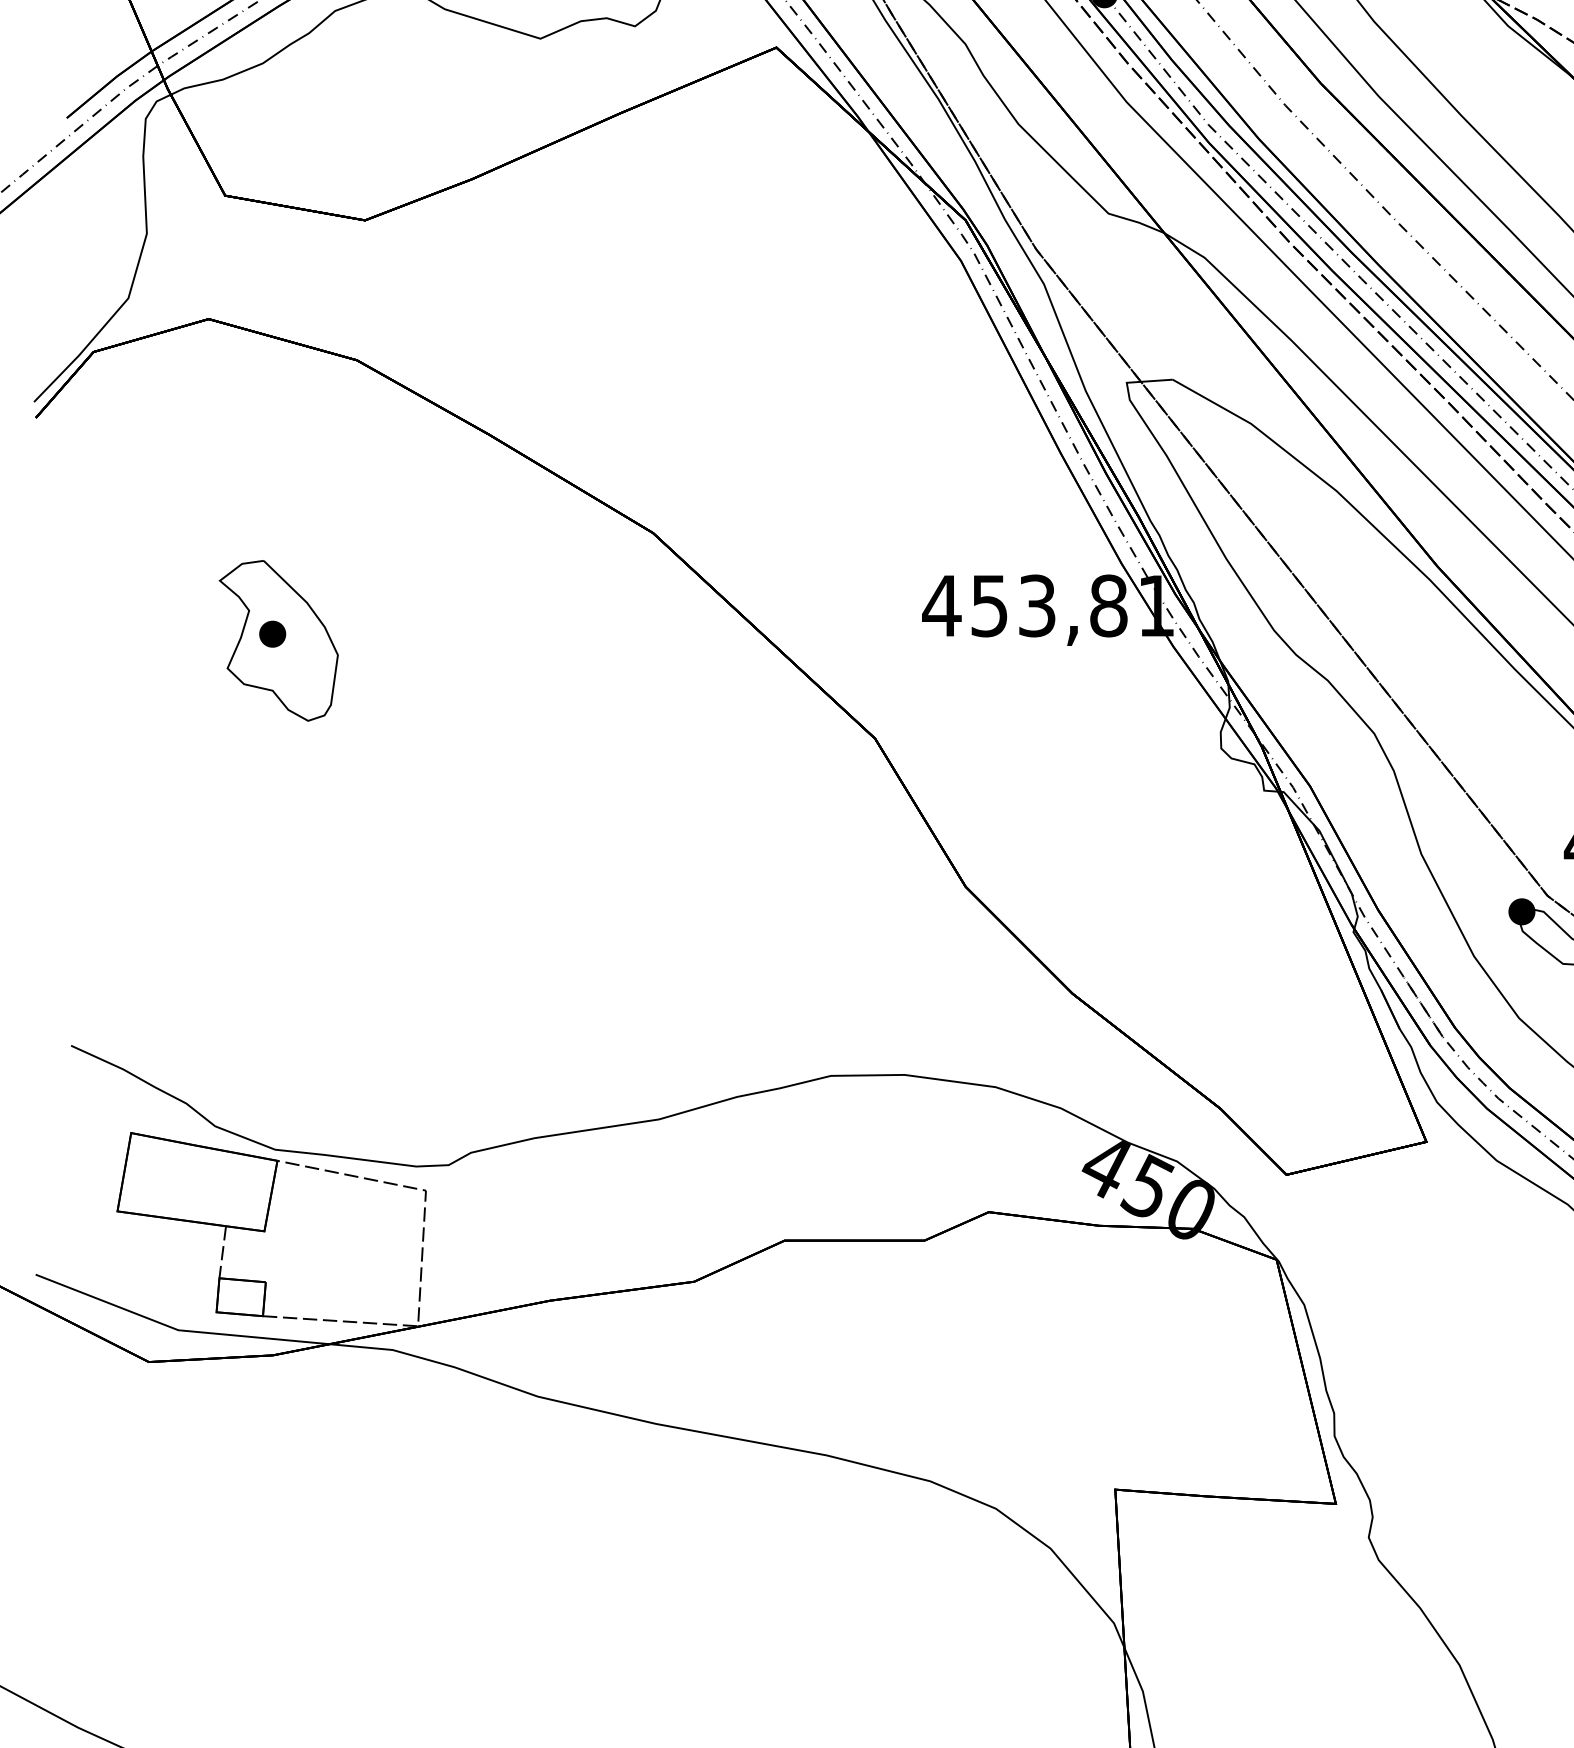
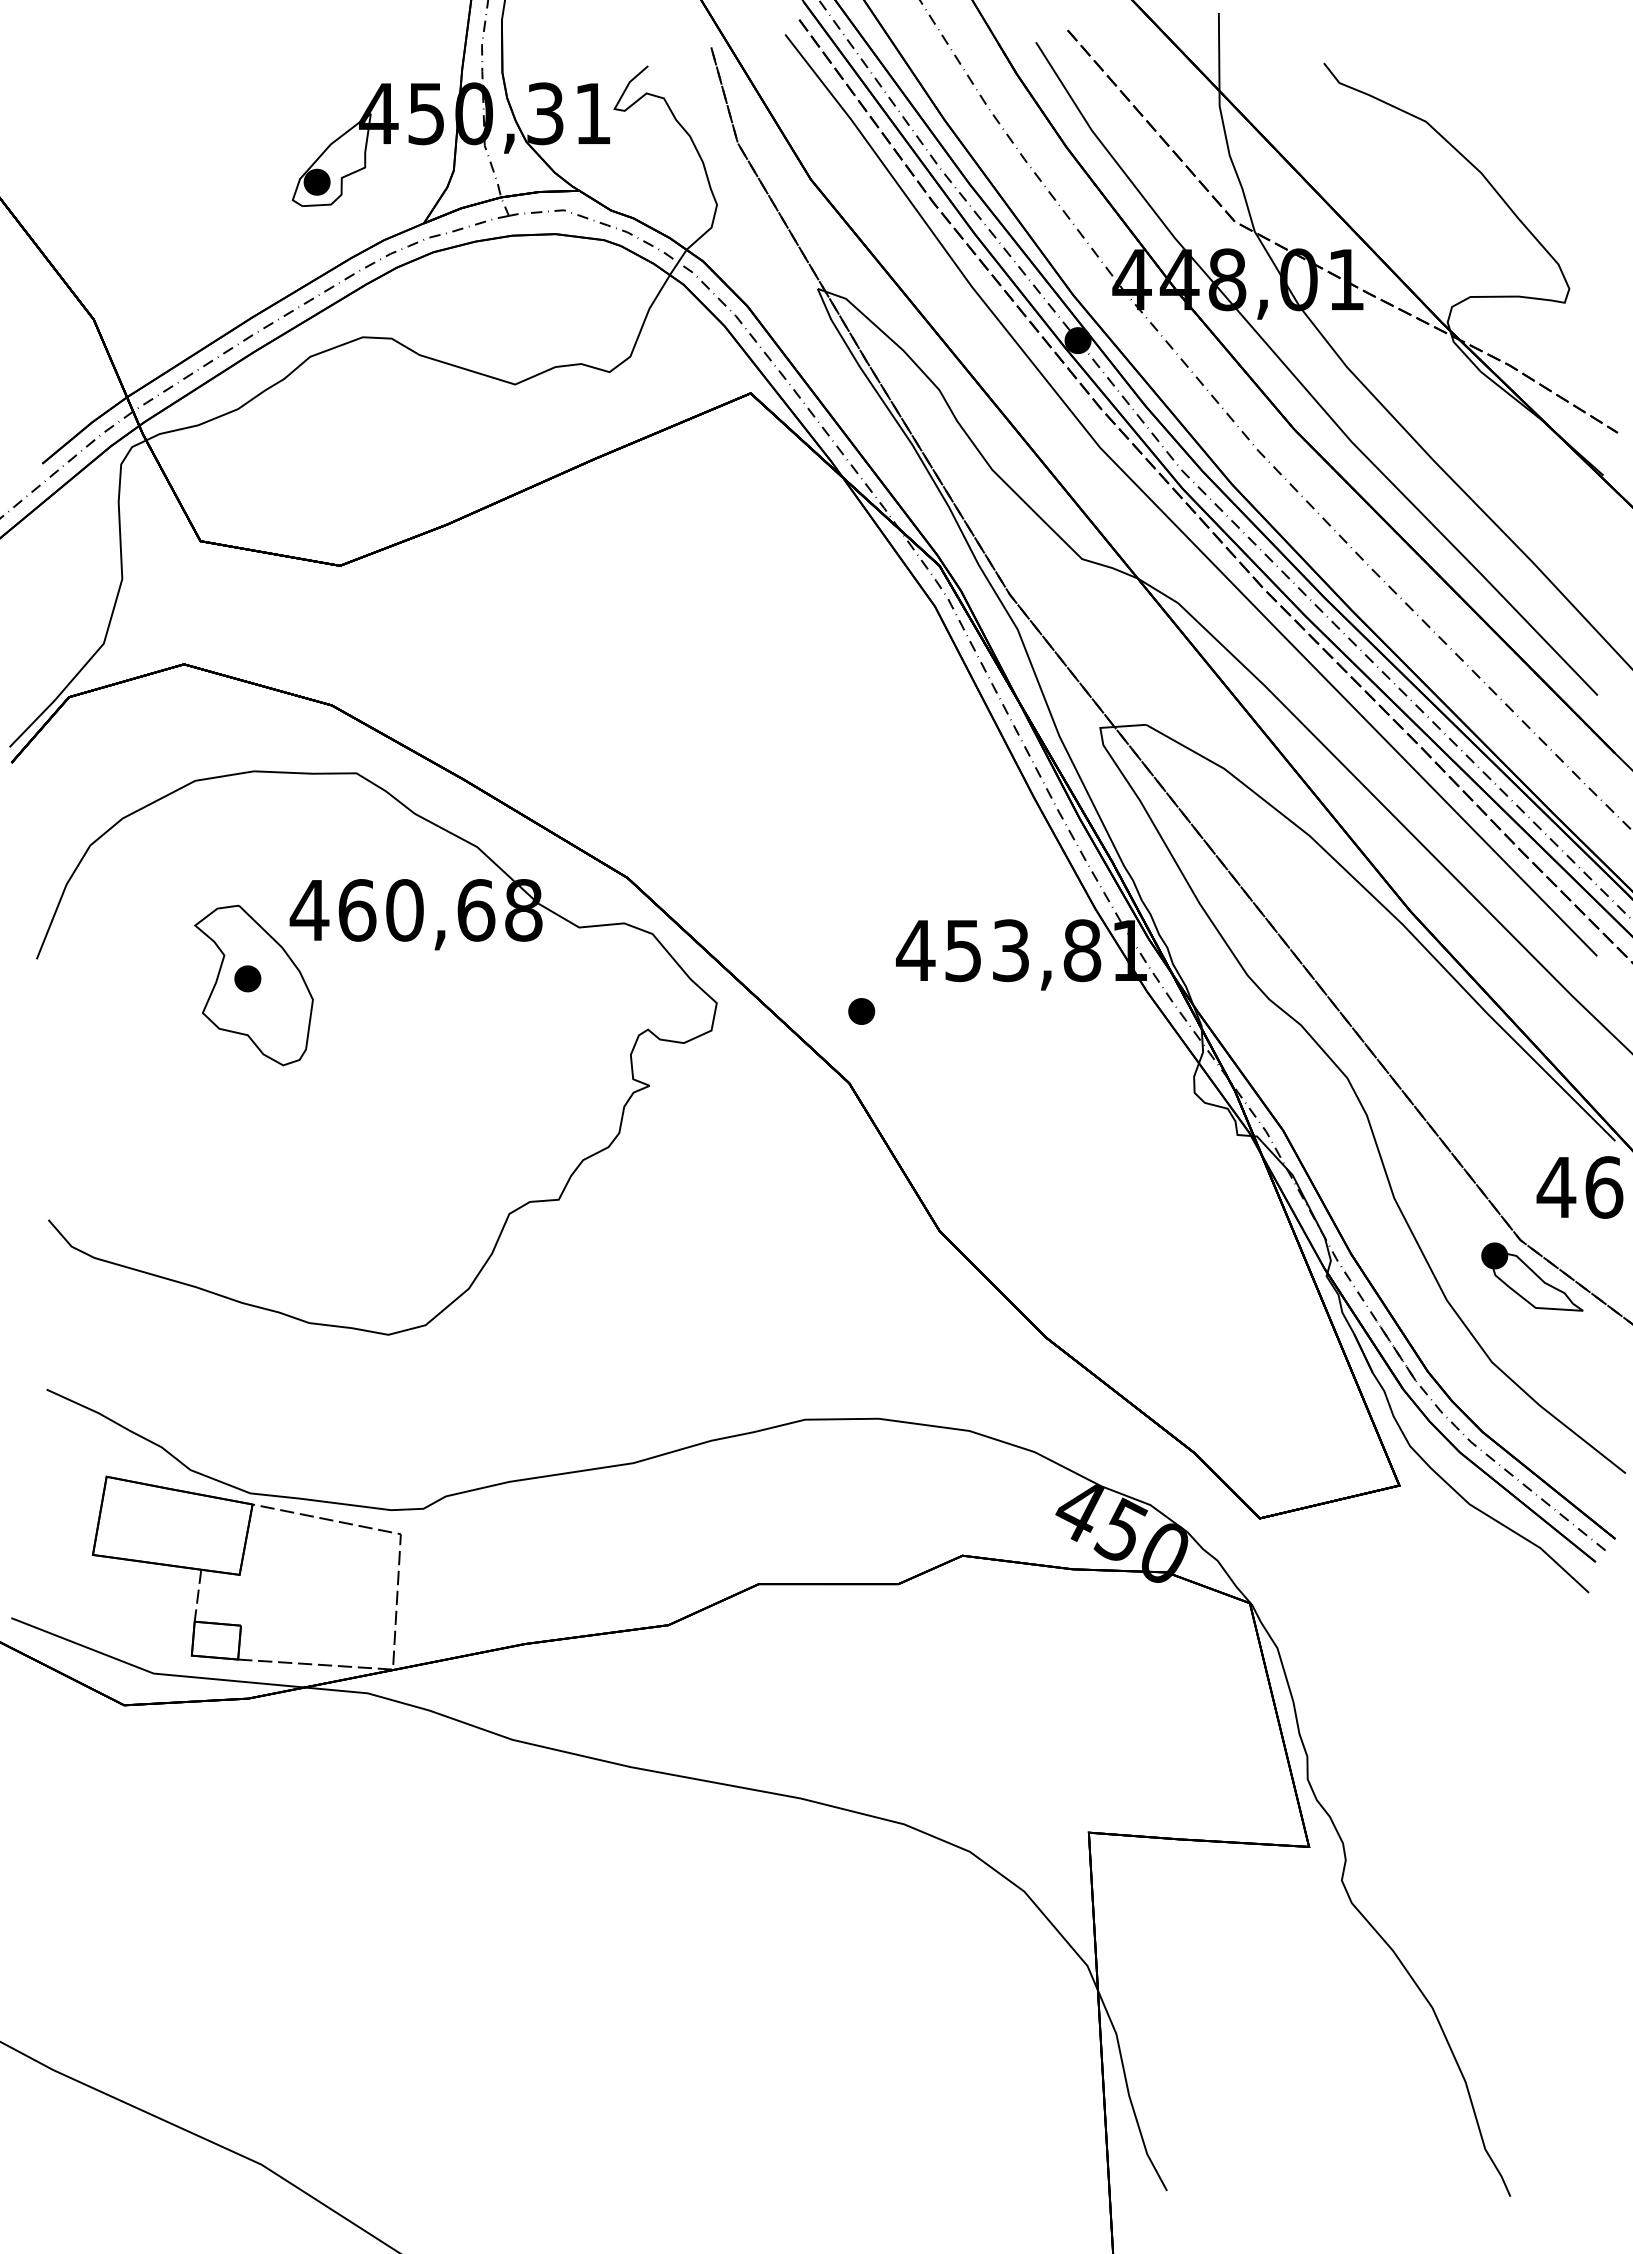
part: (388, 596) -> (363, 941), added
part: (887, 666) -> (861, 1011), added

